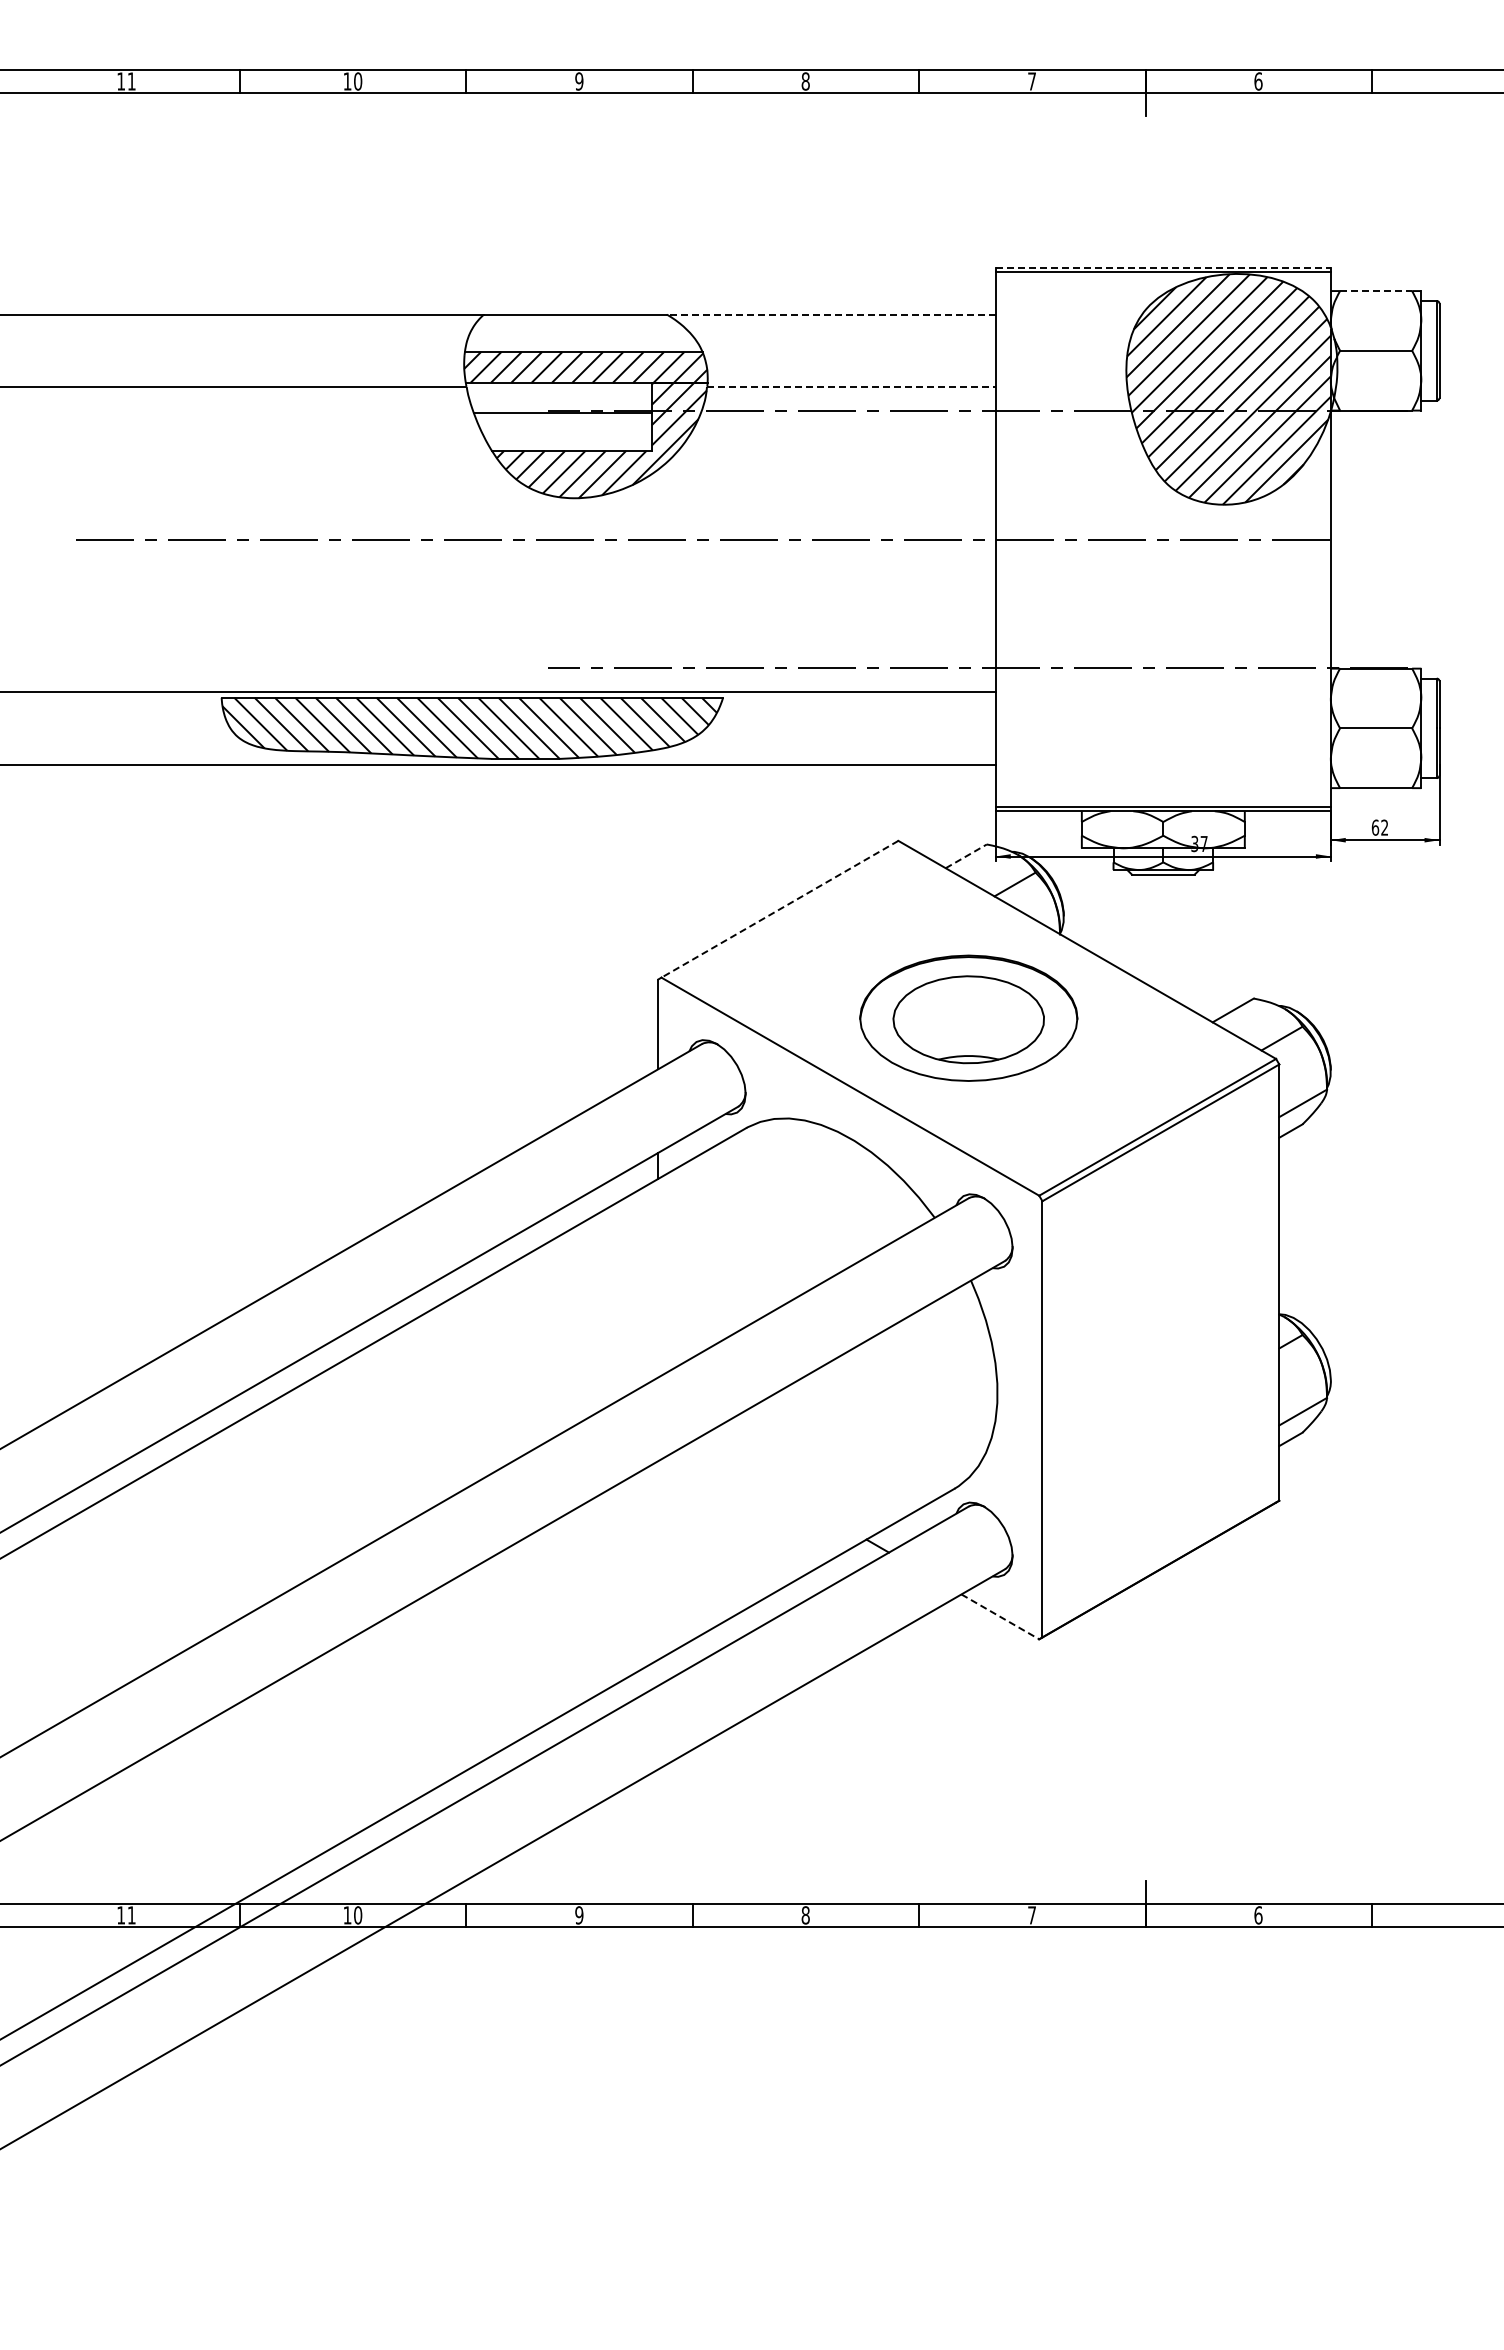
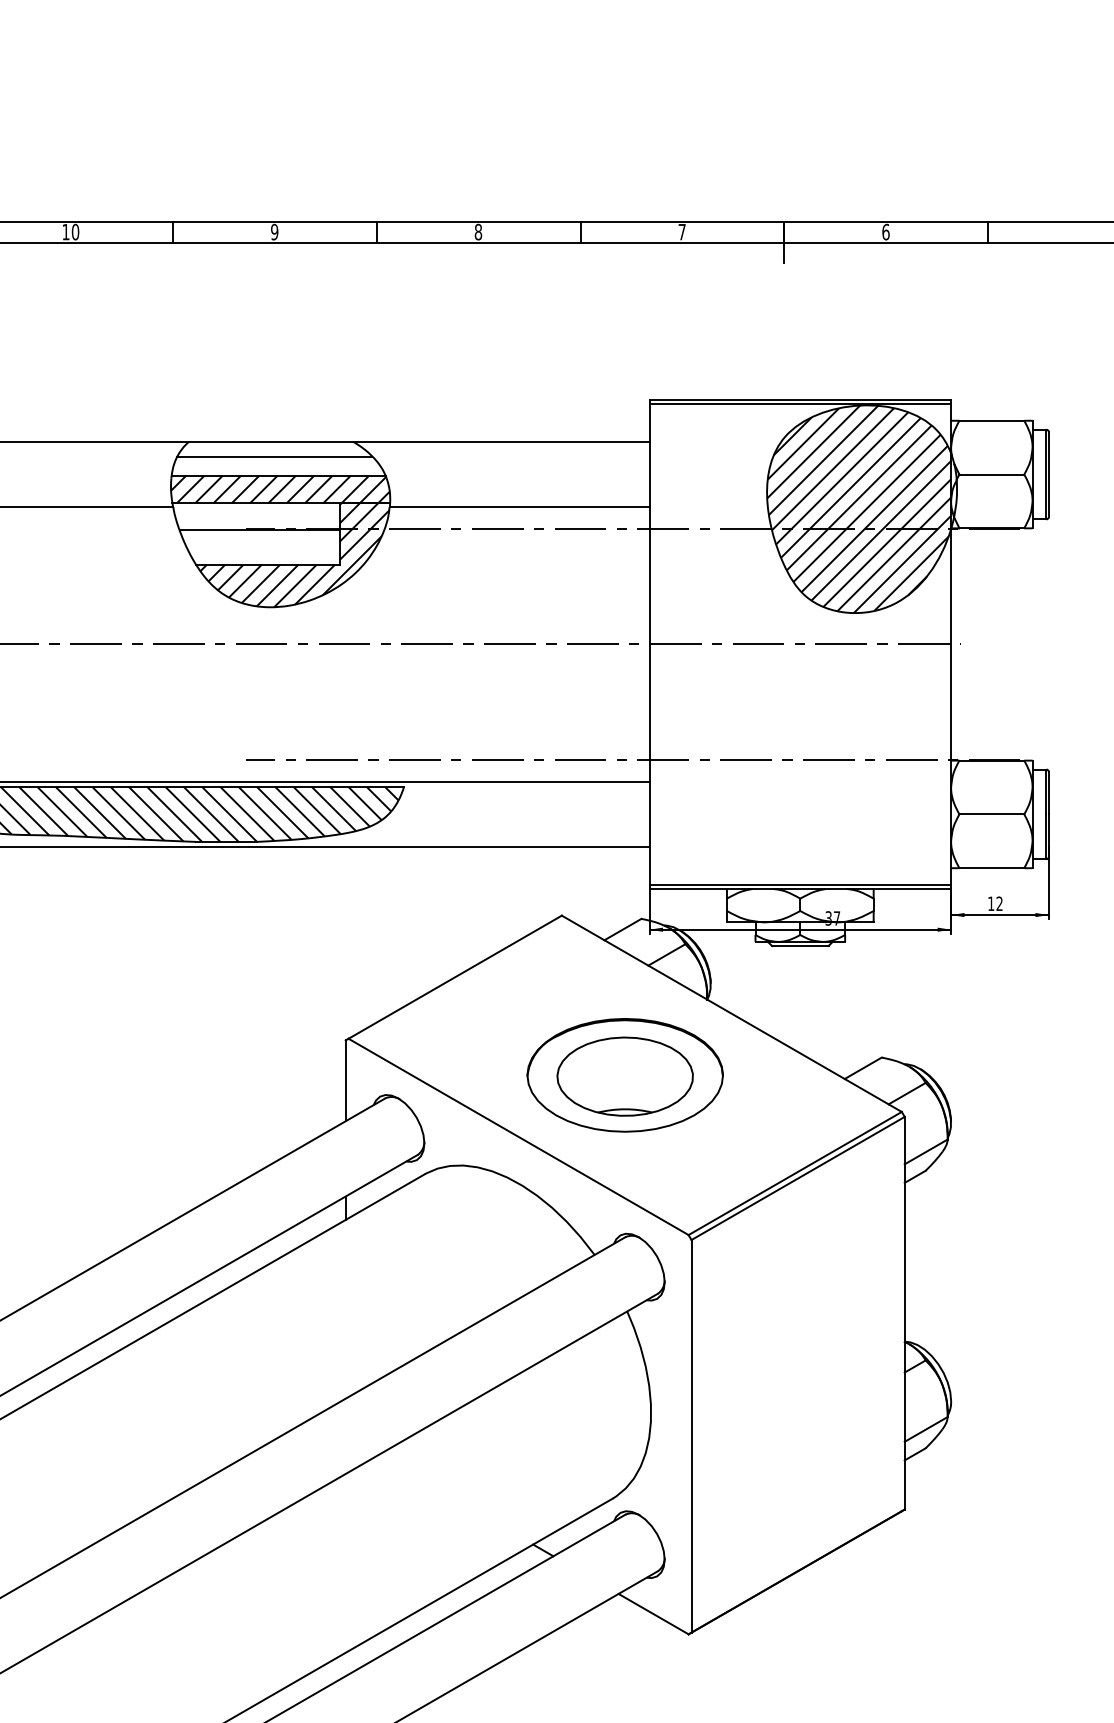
line: (1163, 267) -> (800, 399), dashed -> solid
line: (1376, 291) -> (992, 421), dashed -> solid
line: (830, 314) -> (500, 441), dashed -> solid
line: (579, 331) -> (274, 457), added
line: (852, 387) -> (520, 507), dashed -> solid
text: (1375, 827) -> (991, 903), 62 -> 12
line: (966, 856) -> (623, 929), dashed -> solid
line: (779, 909) -> (454, 977), dashed -> solid
line: (1000, 1616) -> (653, 1613), dashed -> solid

